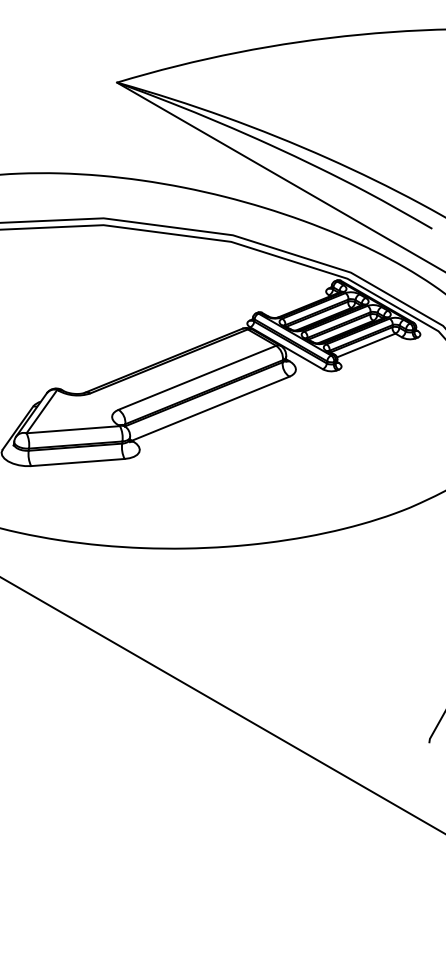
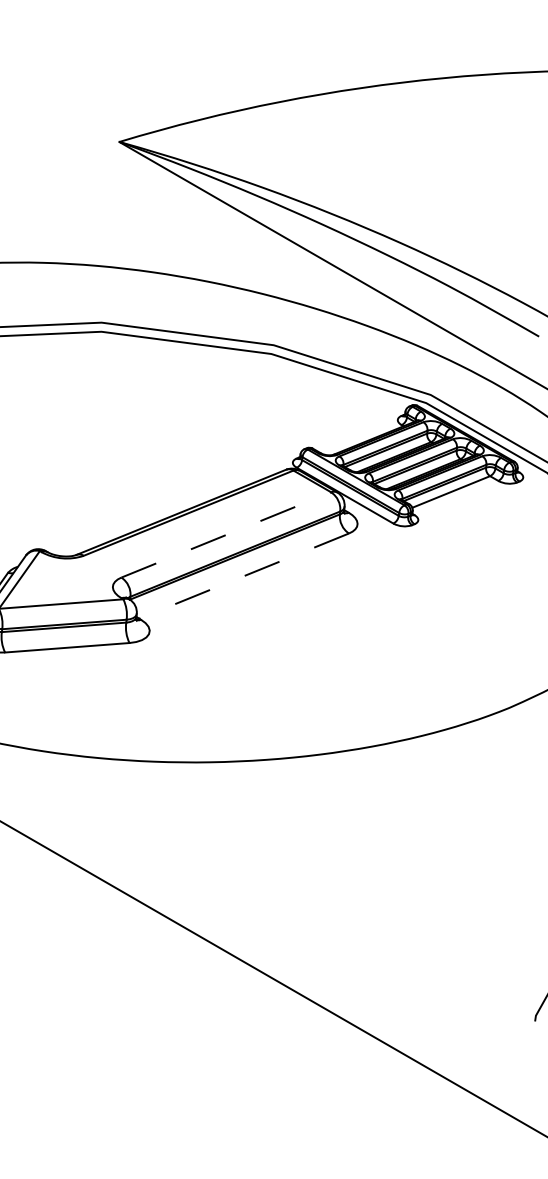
line: (197, 377) -> (226, 534), solid -> dashed
line: (210, 408) -> (243, 575), solid -> dashed

